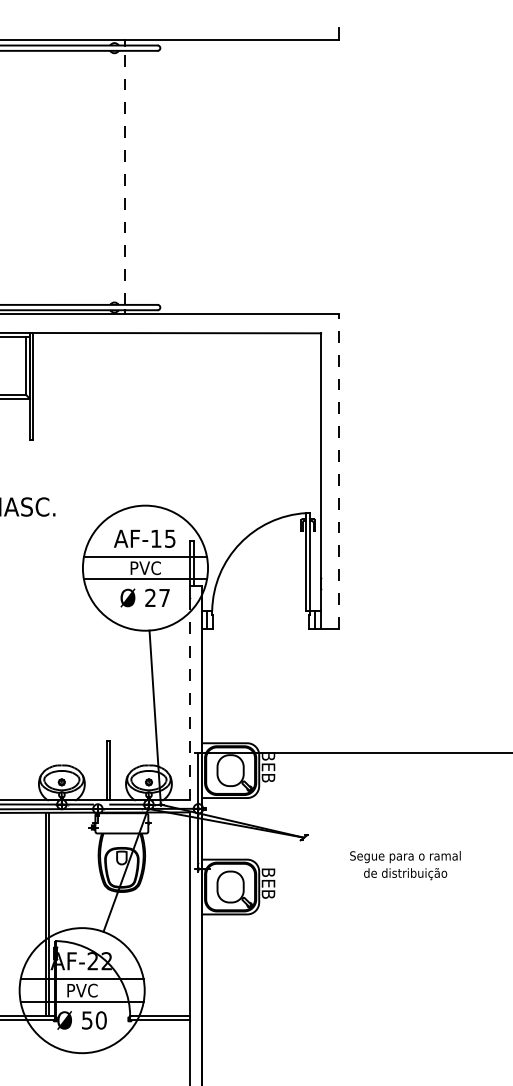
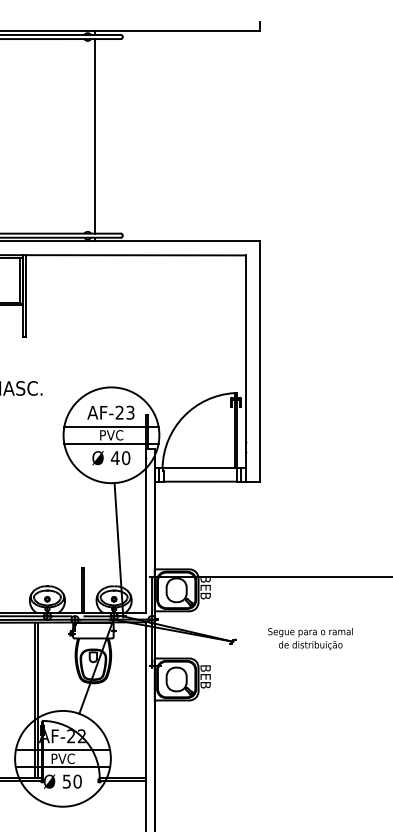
line: (124, 176) -> (95, 135), dashed -> solid
line: (338, 470) -> (259, 360), dashed -> solid
text: (162, 538) -> (124, 412), AF-15 -> AF-23
text: (157, 598) -> (120, 458), 27 -> 40
line: (259, 610) -> (198, 467), added
line: (260, 628) -> (199, 481), added
line: (189, 699) -> (145, 535), dashed -> solid
text: (405, 864) -> (310, 638), moved

